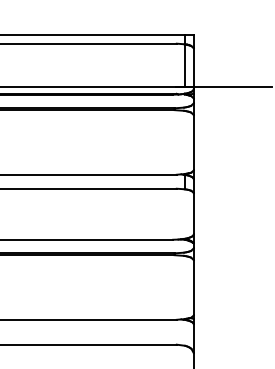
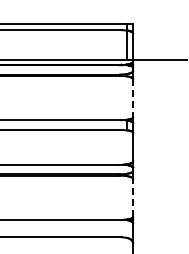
line: (194, 143) -> (133, 98), solid -> dashed
line: (194, 288) -> (133, 198), solid -> dashed

